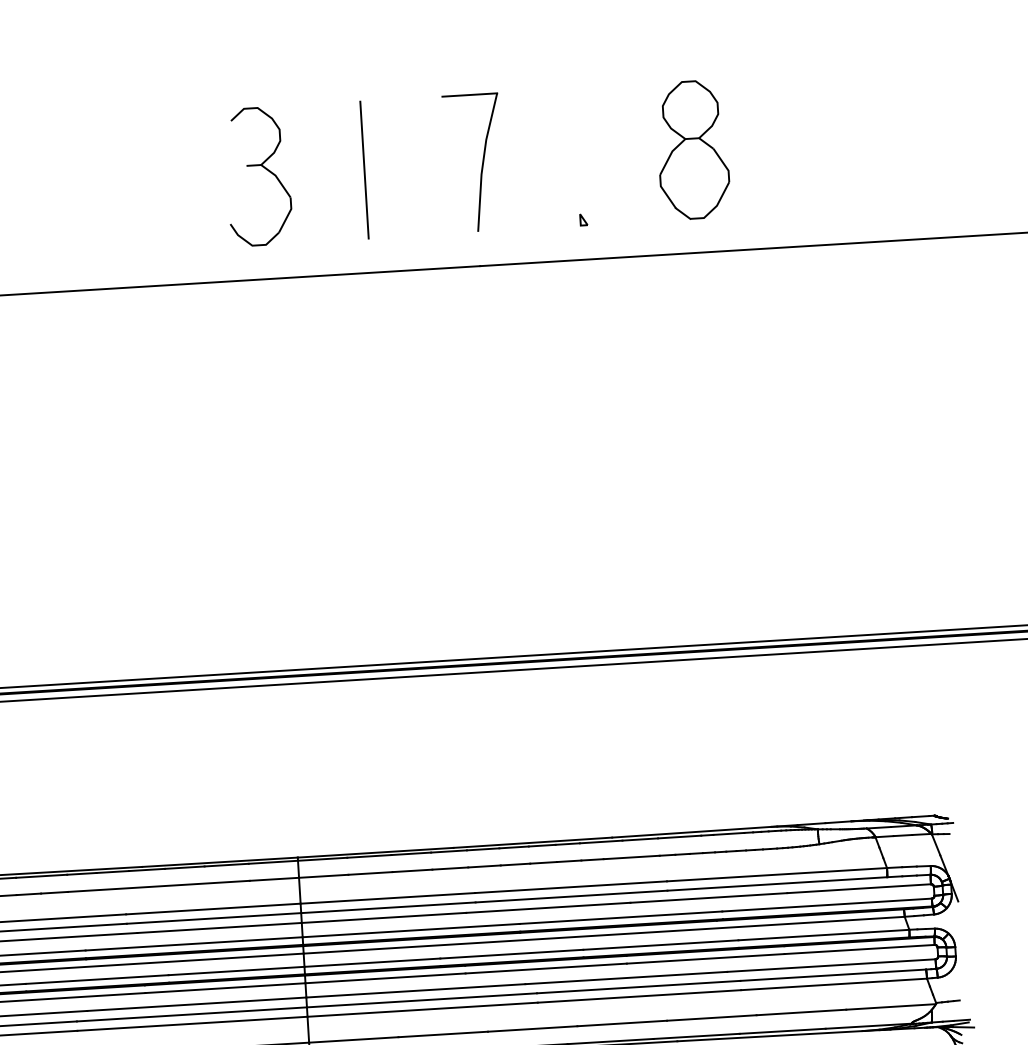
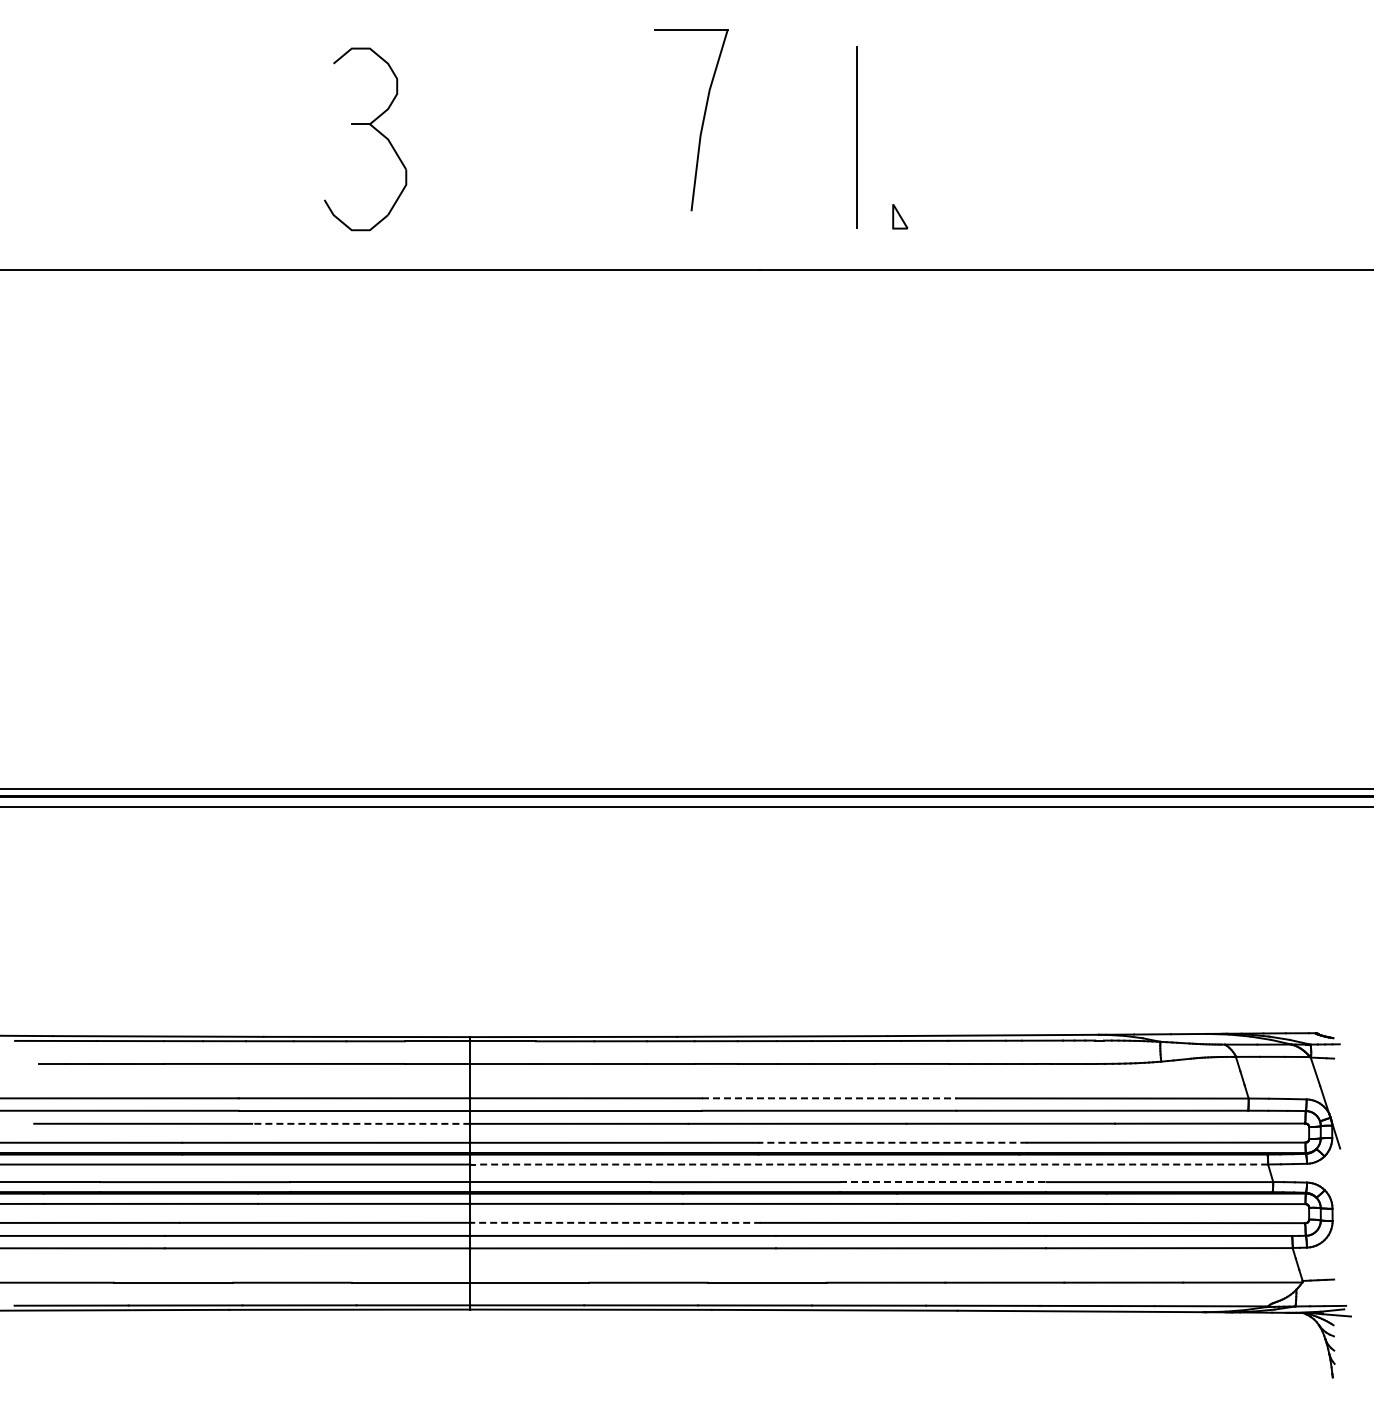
part: (692, 150) -> (1049, 133), removed
part: (481, 166) -> (701, 124), moved
part: (264, 168) -> (374, 129), moved
line: (364, 170) -> (856, 137), moved
part: (583, 219) -> (899, 216), size x1.6
line: (571, 887) -> (829, 1098), solid -> dashed
line: (620, 917) -> (892, 1142), solid -> dashed
line: (219, 927) -> (360, 1123), solid -> dashed
line: (604, 935) -> (869, 1164), solid -> dashed
line: (660, 945) -> (943, 1182), solid -> dashed
line: (415, 990) -> (615, 1222), solid -> dashed

